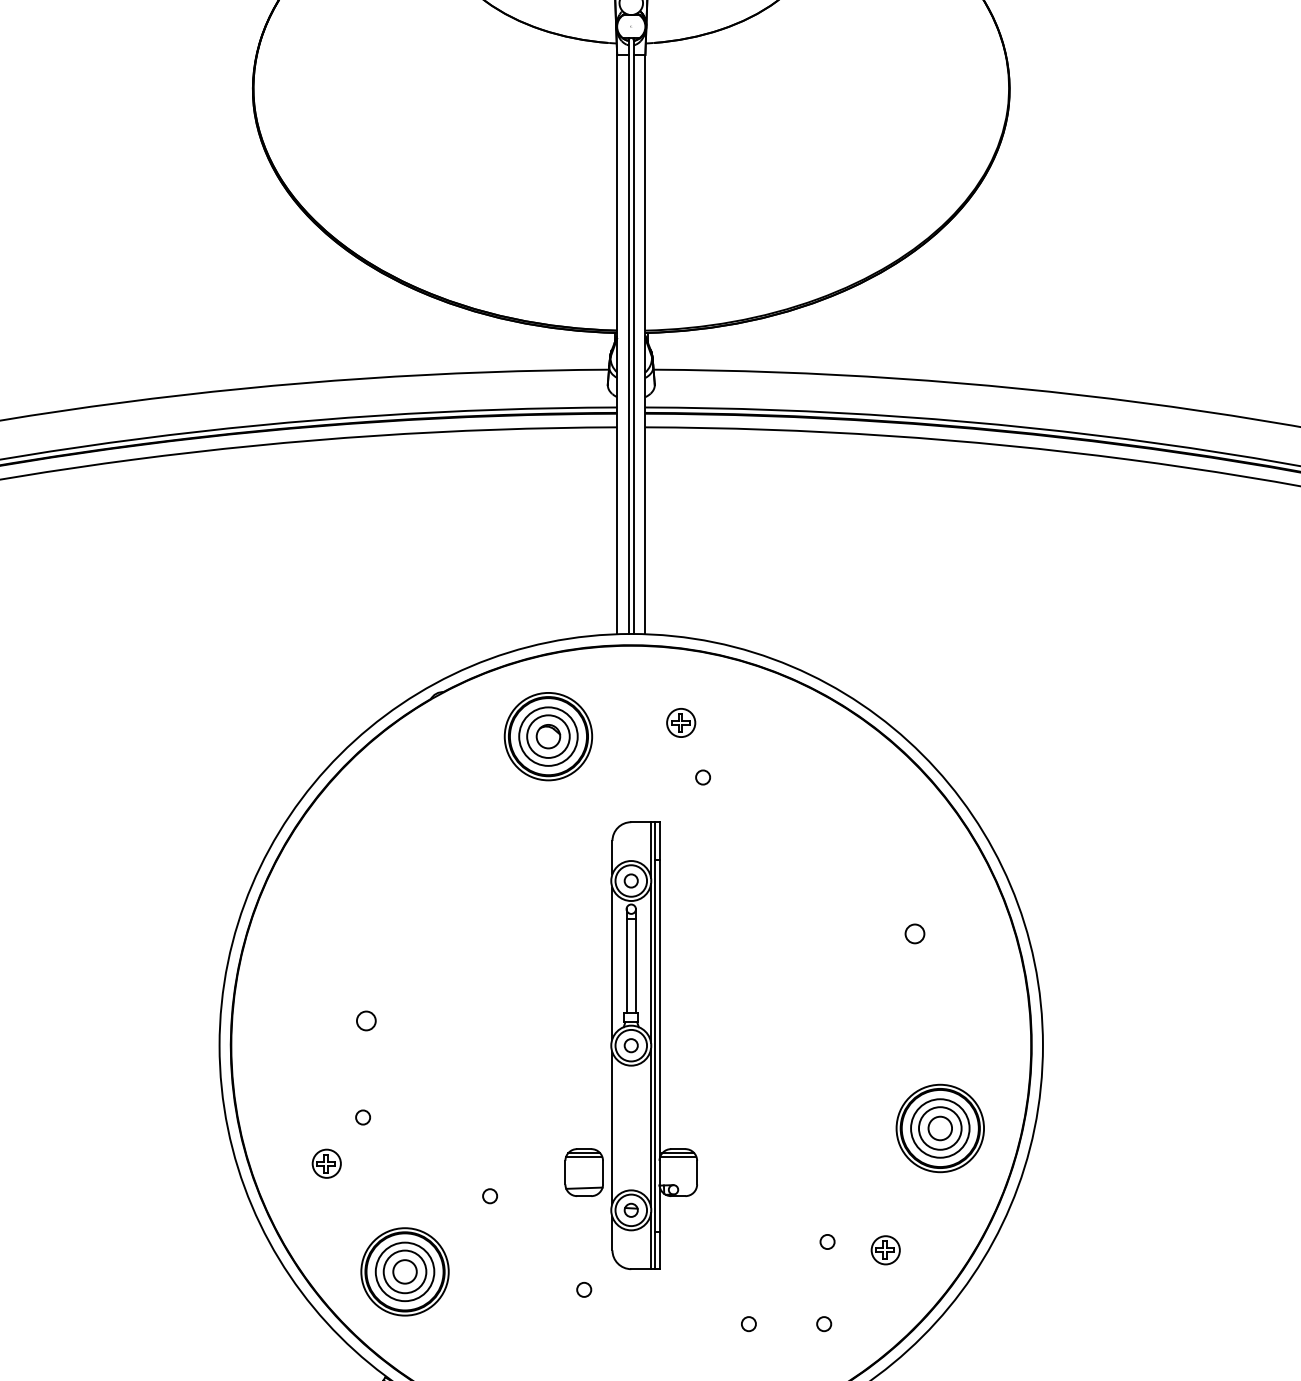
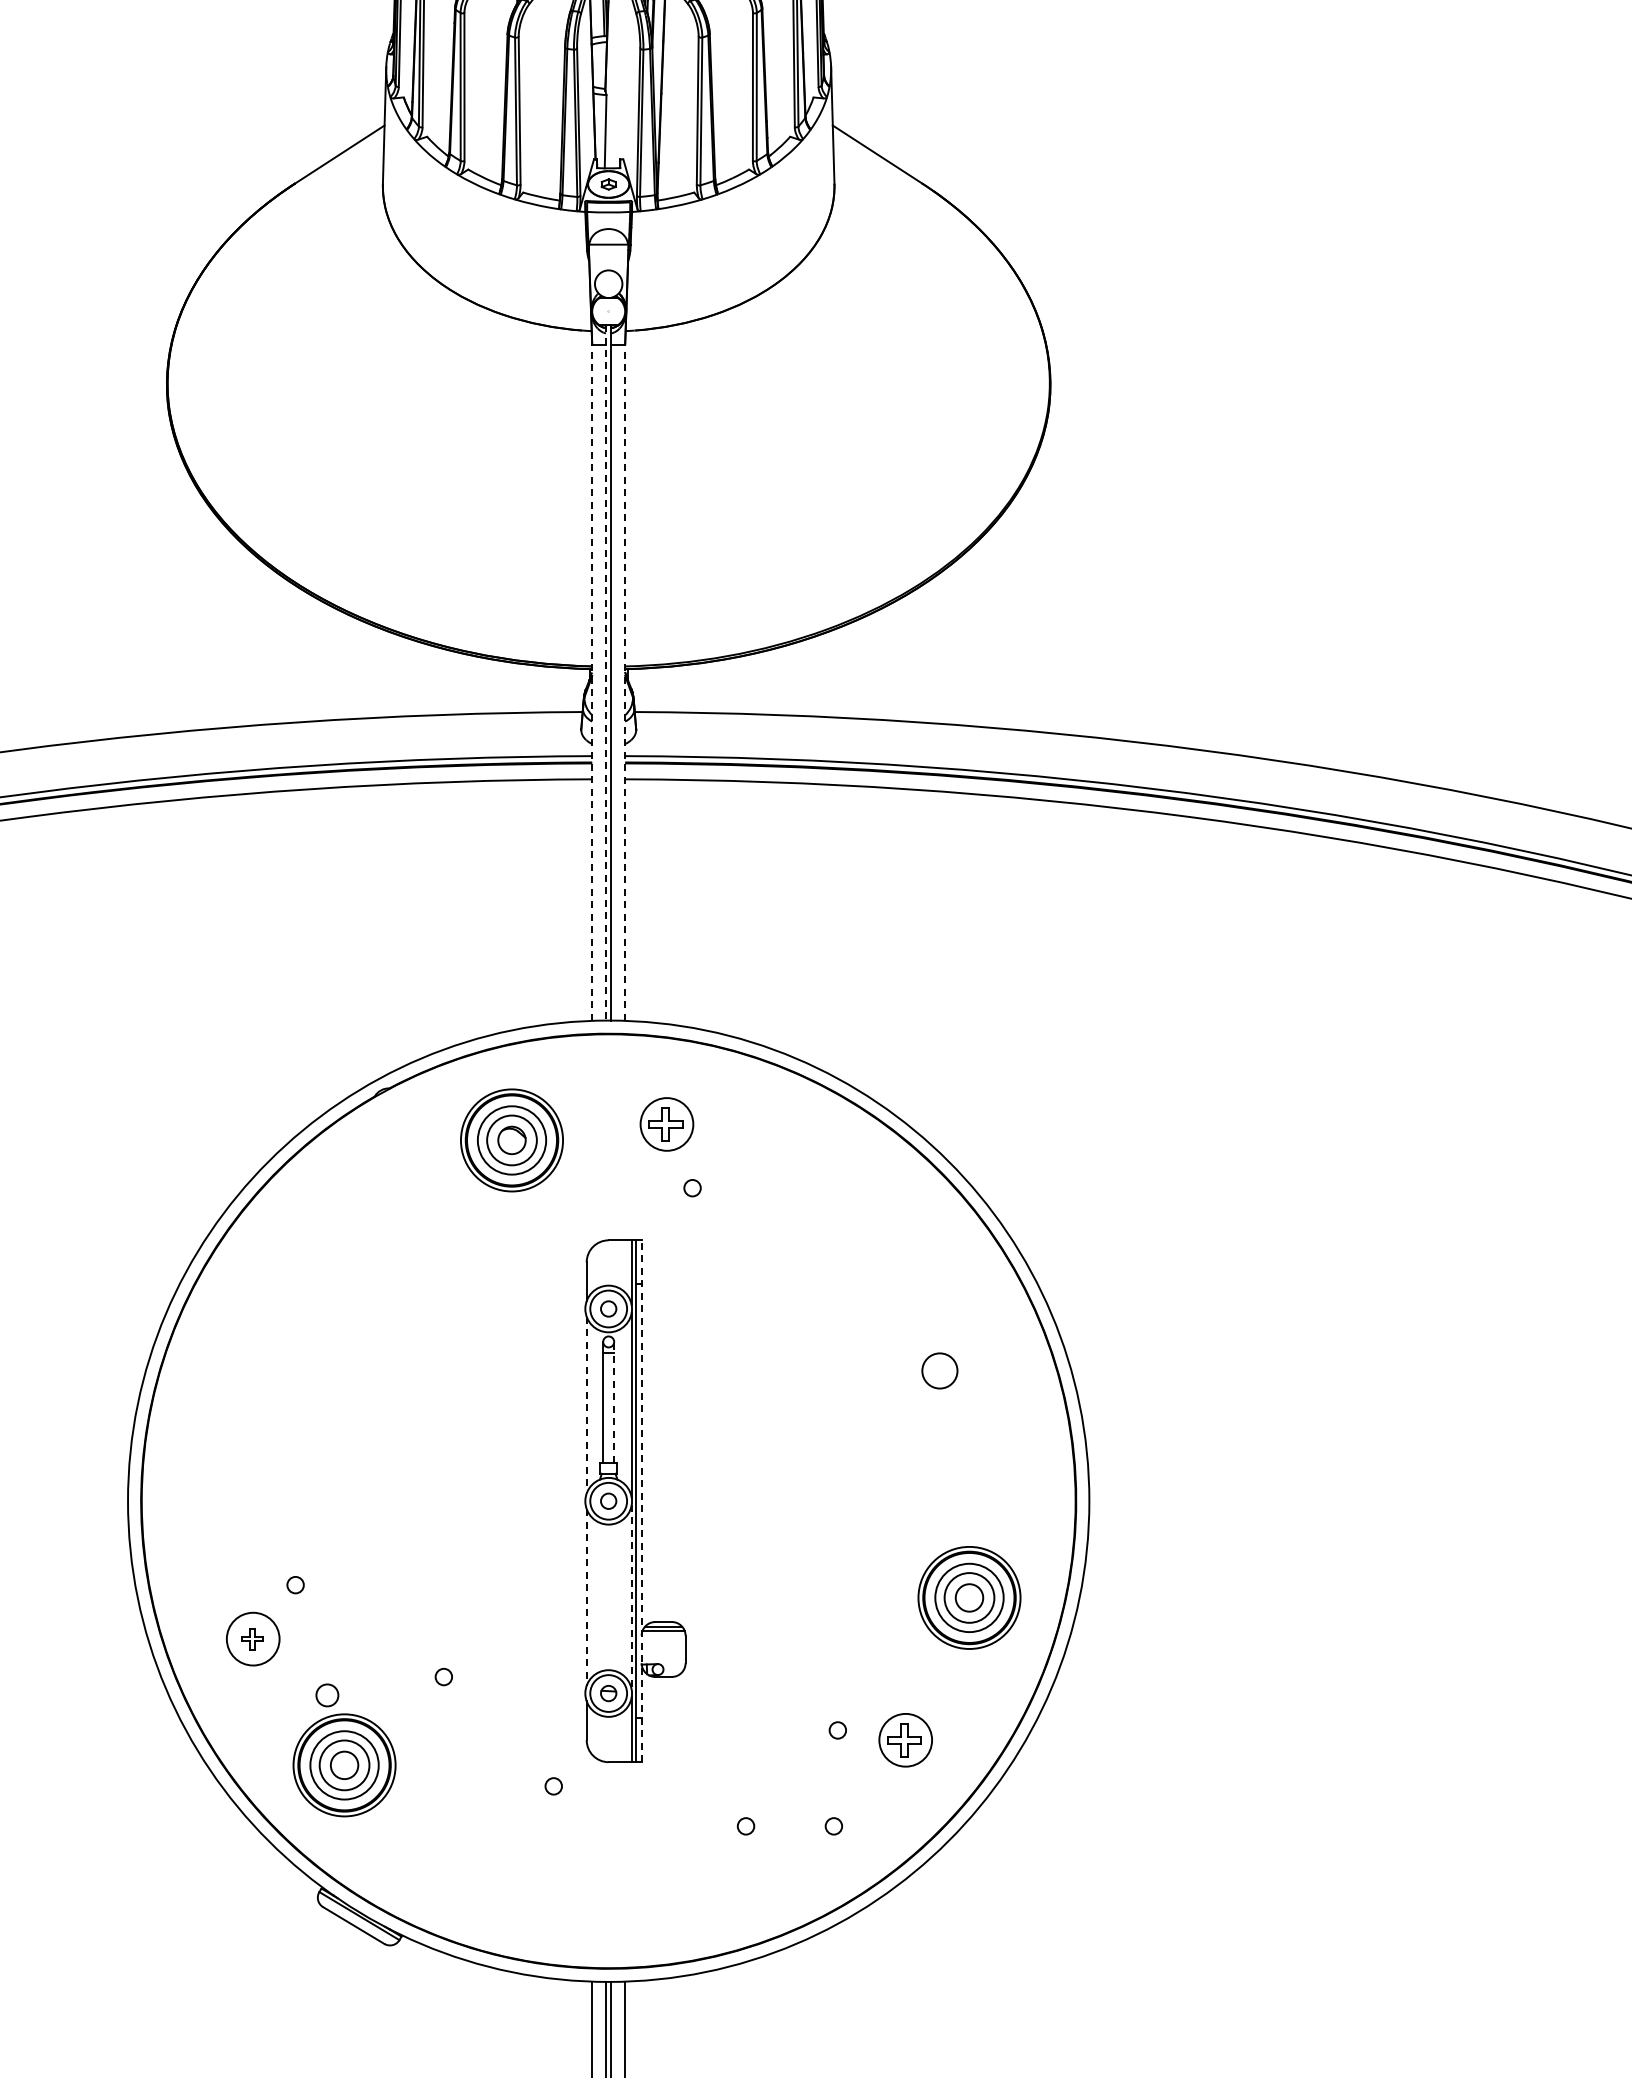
line: (628, 335) -> (605, 672), solid -> dashed
line: (617, 344) -> (592, 682), solid -> dashed
line: (645, 344) -> (625, 682), solid -> dashed
part: (680, 722) -> (666, 1124), size x1.6
circle: (914, 933) -> (939, 1370), size x1.6
line: (636, 960) -> (614, 1401), solid -> dashed
line: (612, 963) -> (586, 1405), solid -> dashed
circle: (366, 1021) -> (327, 1695), moved
line: (659, 1045) -> (641, 1501), solid -> dashed
line: (612, 1128) -> (586, 1597), solid -> dashed
line: (650, 1128) -> (631, 1597), solid -> dashed
circle: (326, 1163) -> (252, 1638), size x1.6
part: (584, 1172) -> (553, 1649), removed
part: (885, 1249) -> (905, 1739), size x1.6

